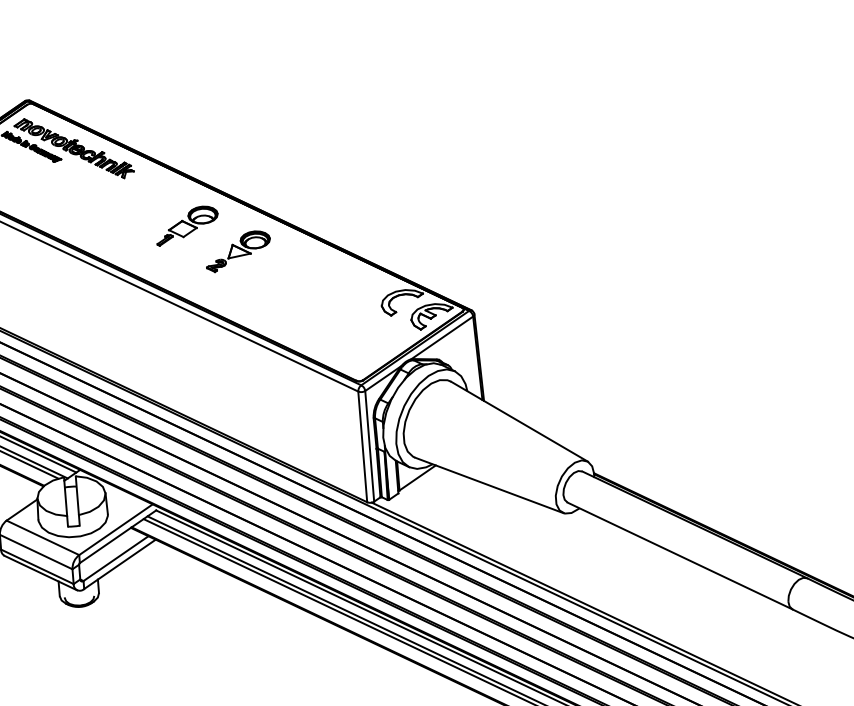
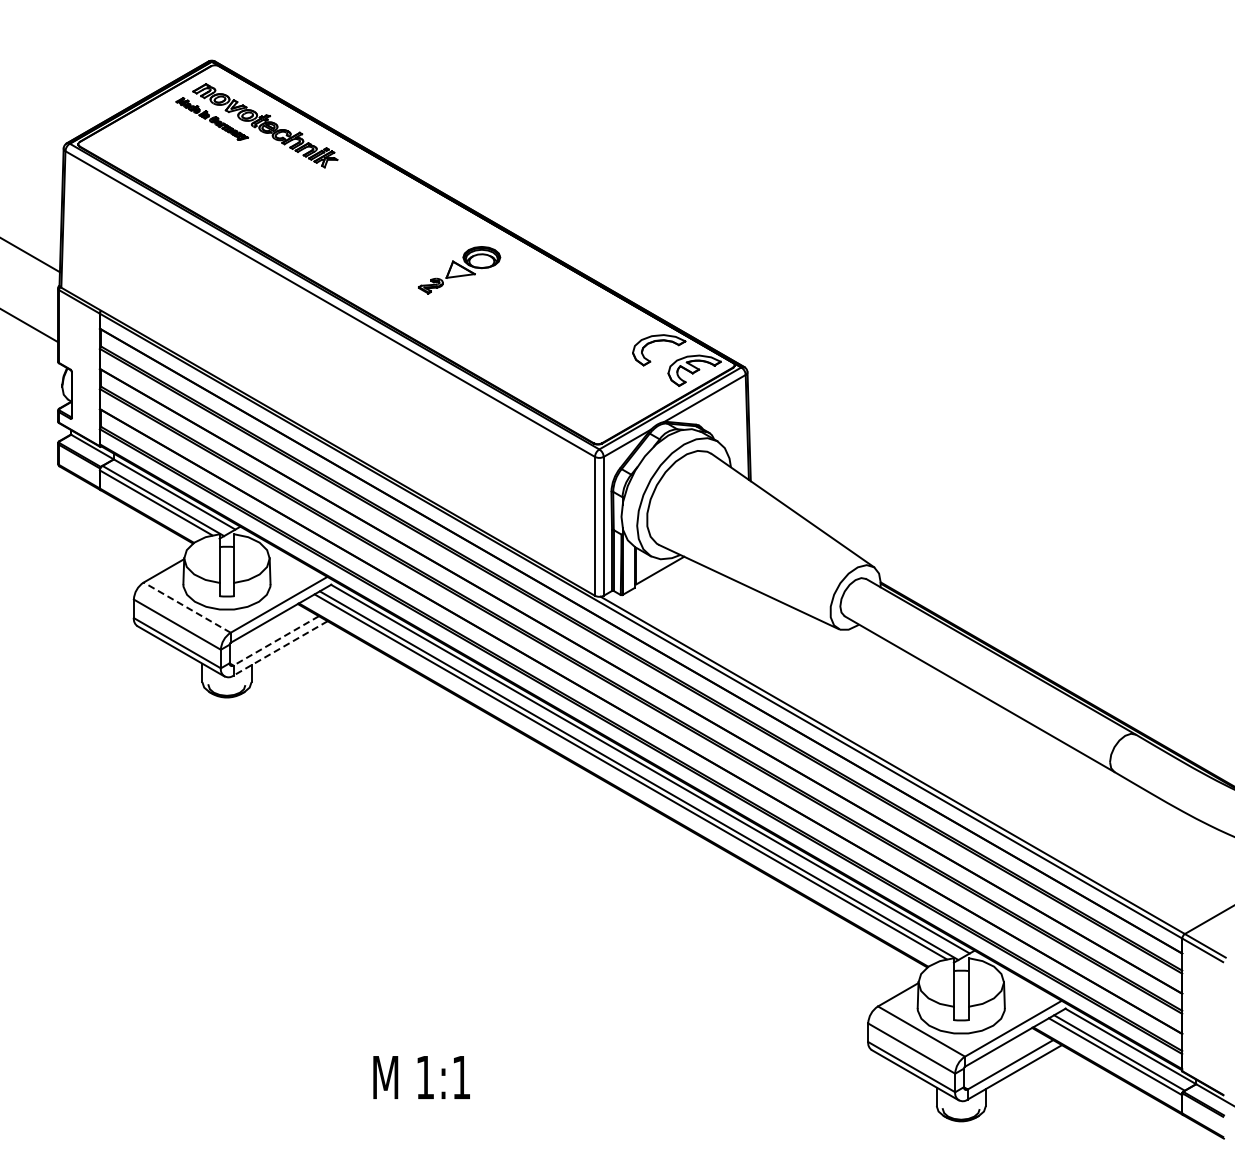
part: (187, 225) -> (398, 232), removed
line: (42, 537) -> (186, 607), solid -> dashed
line: (115, 559) -> (275, 641), solid -> dashed
line: (119, 564) -> (280, 648), solid -> dashed

